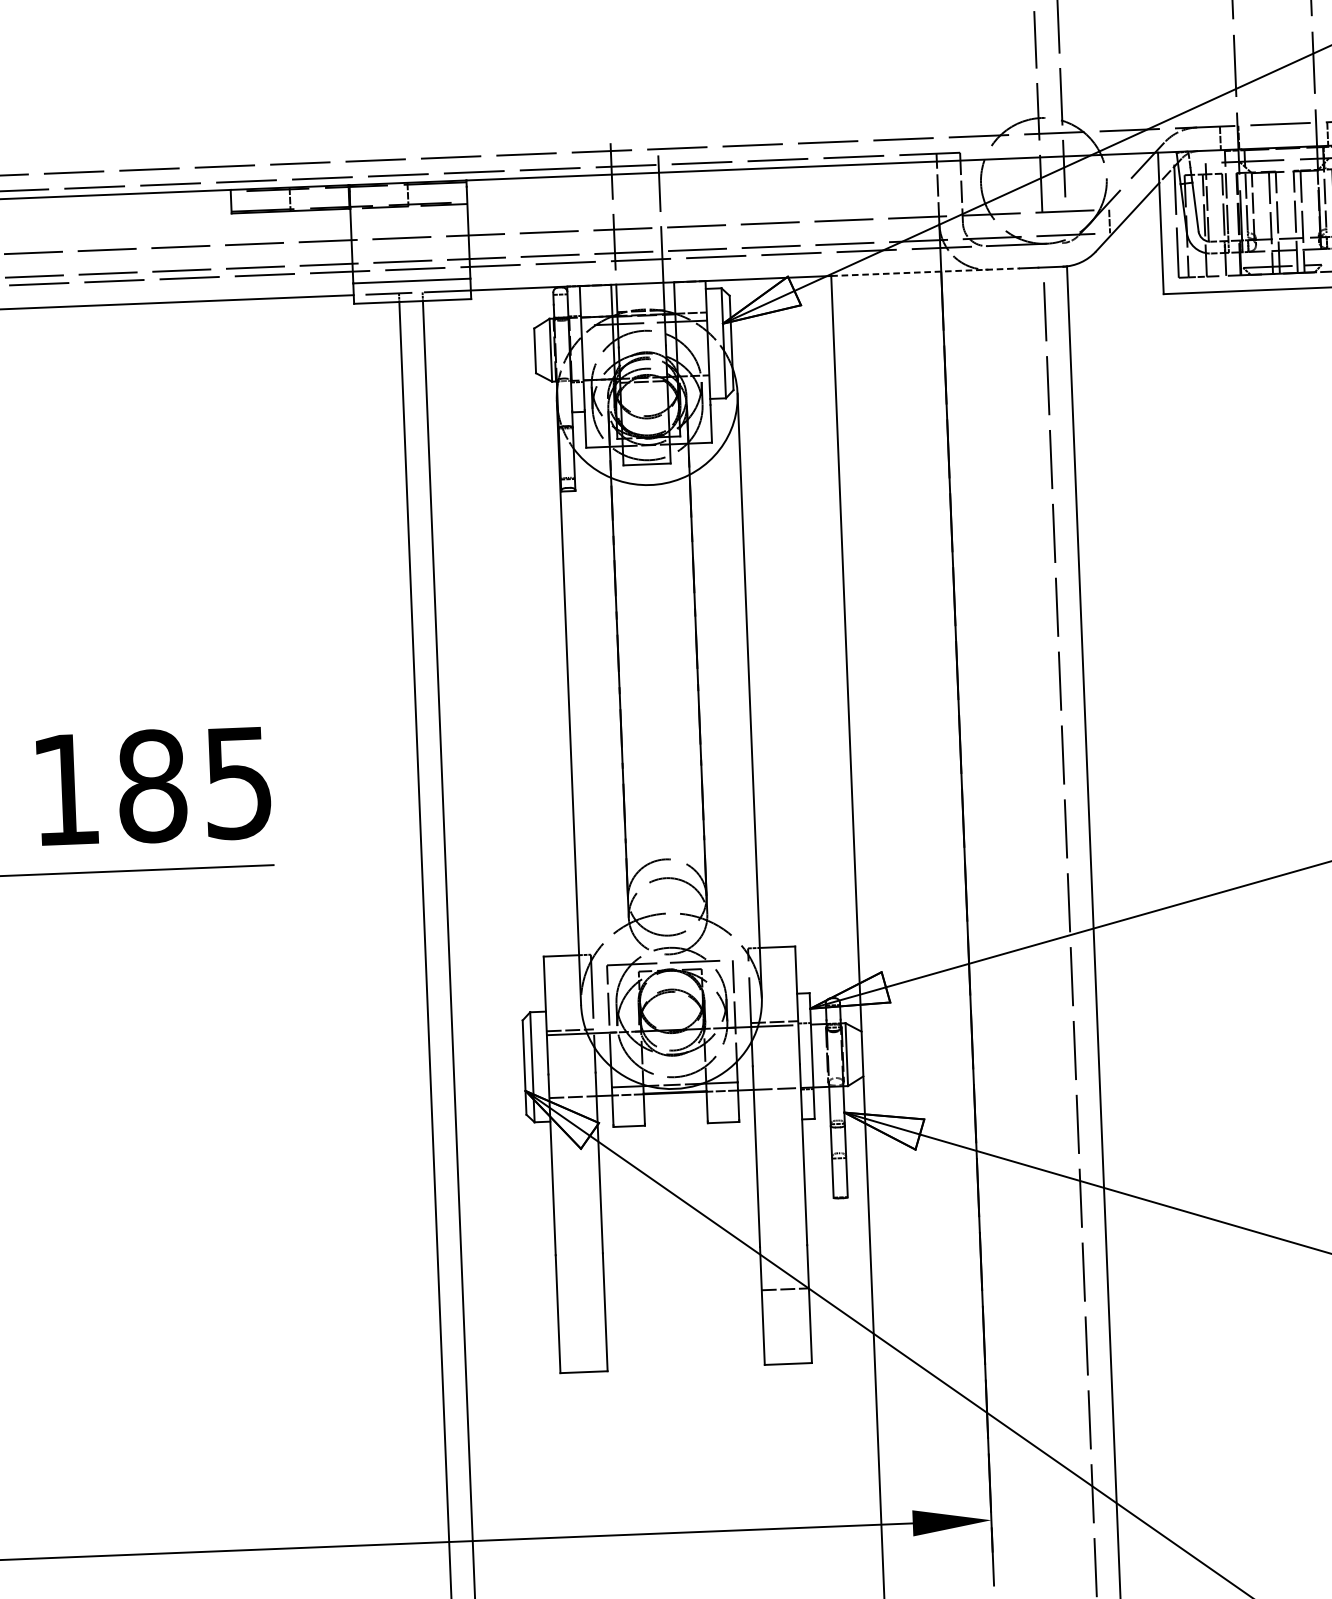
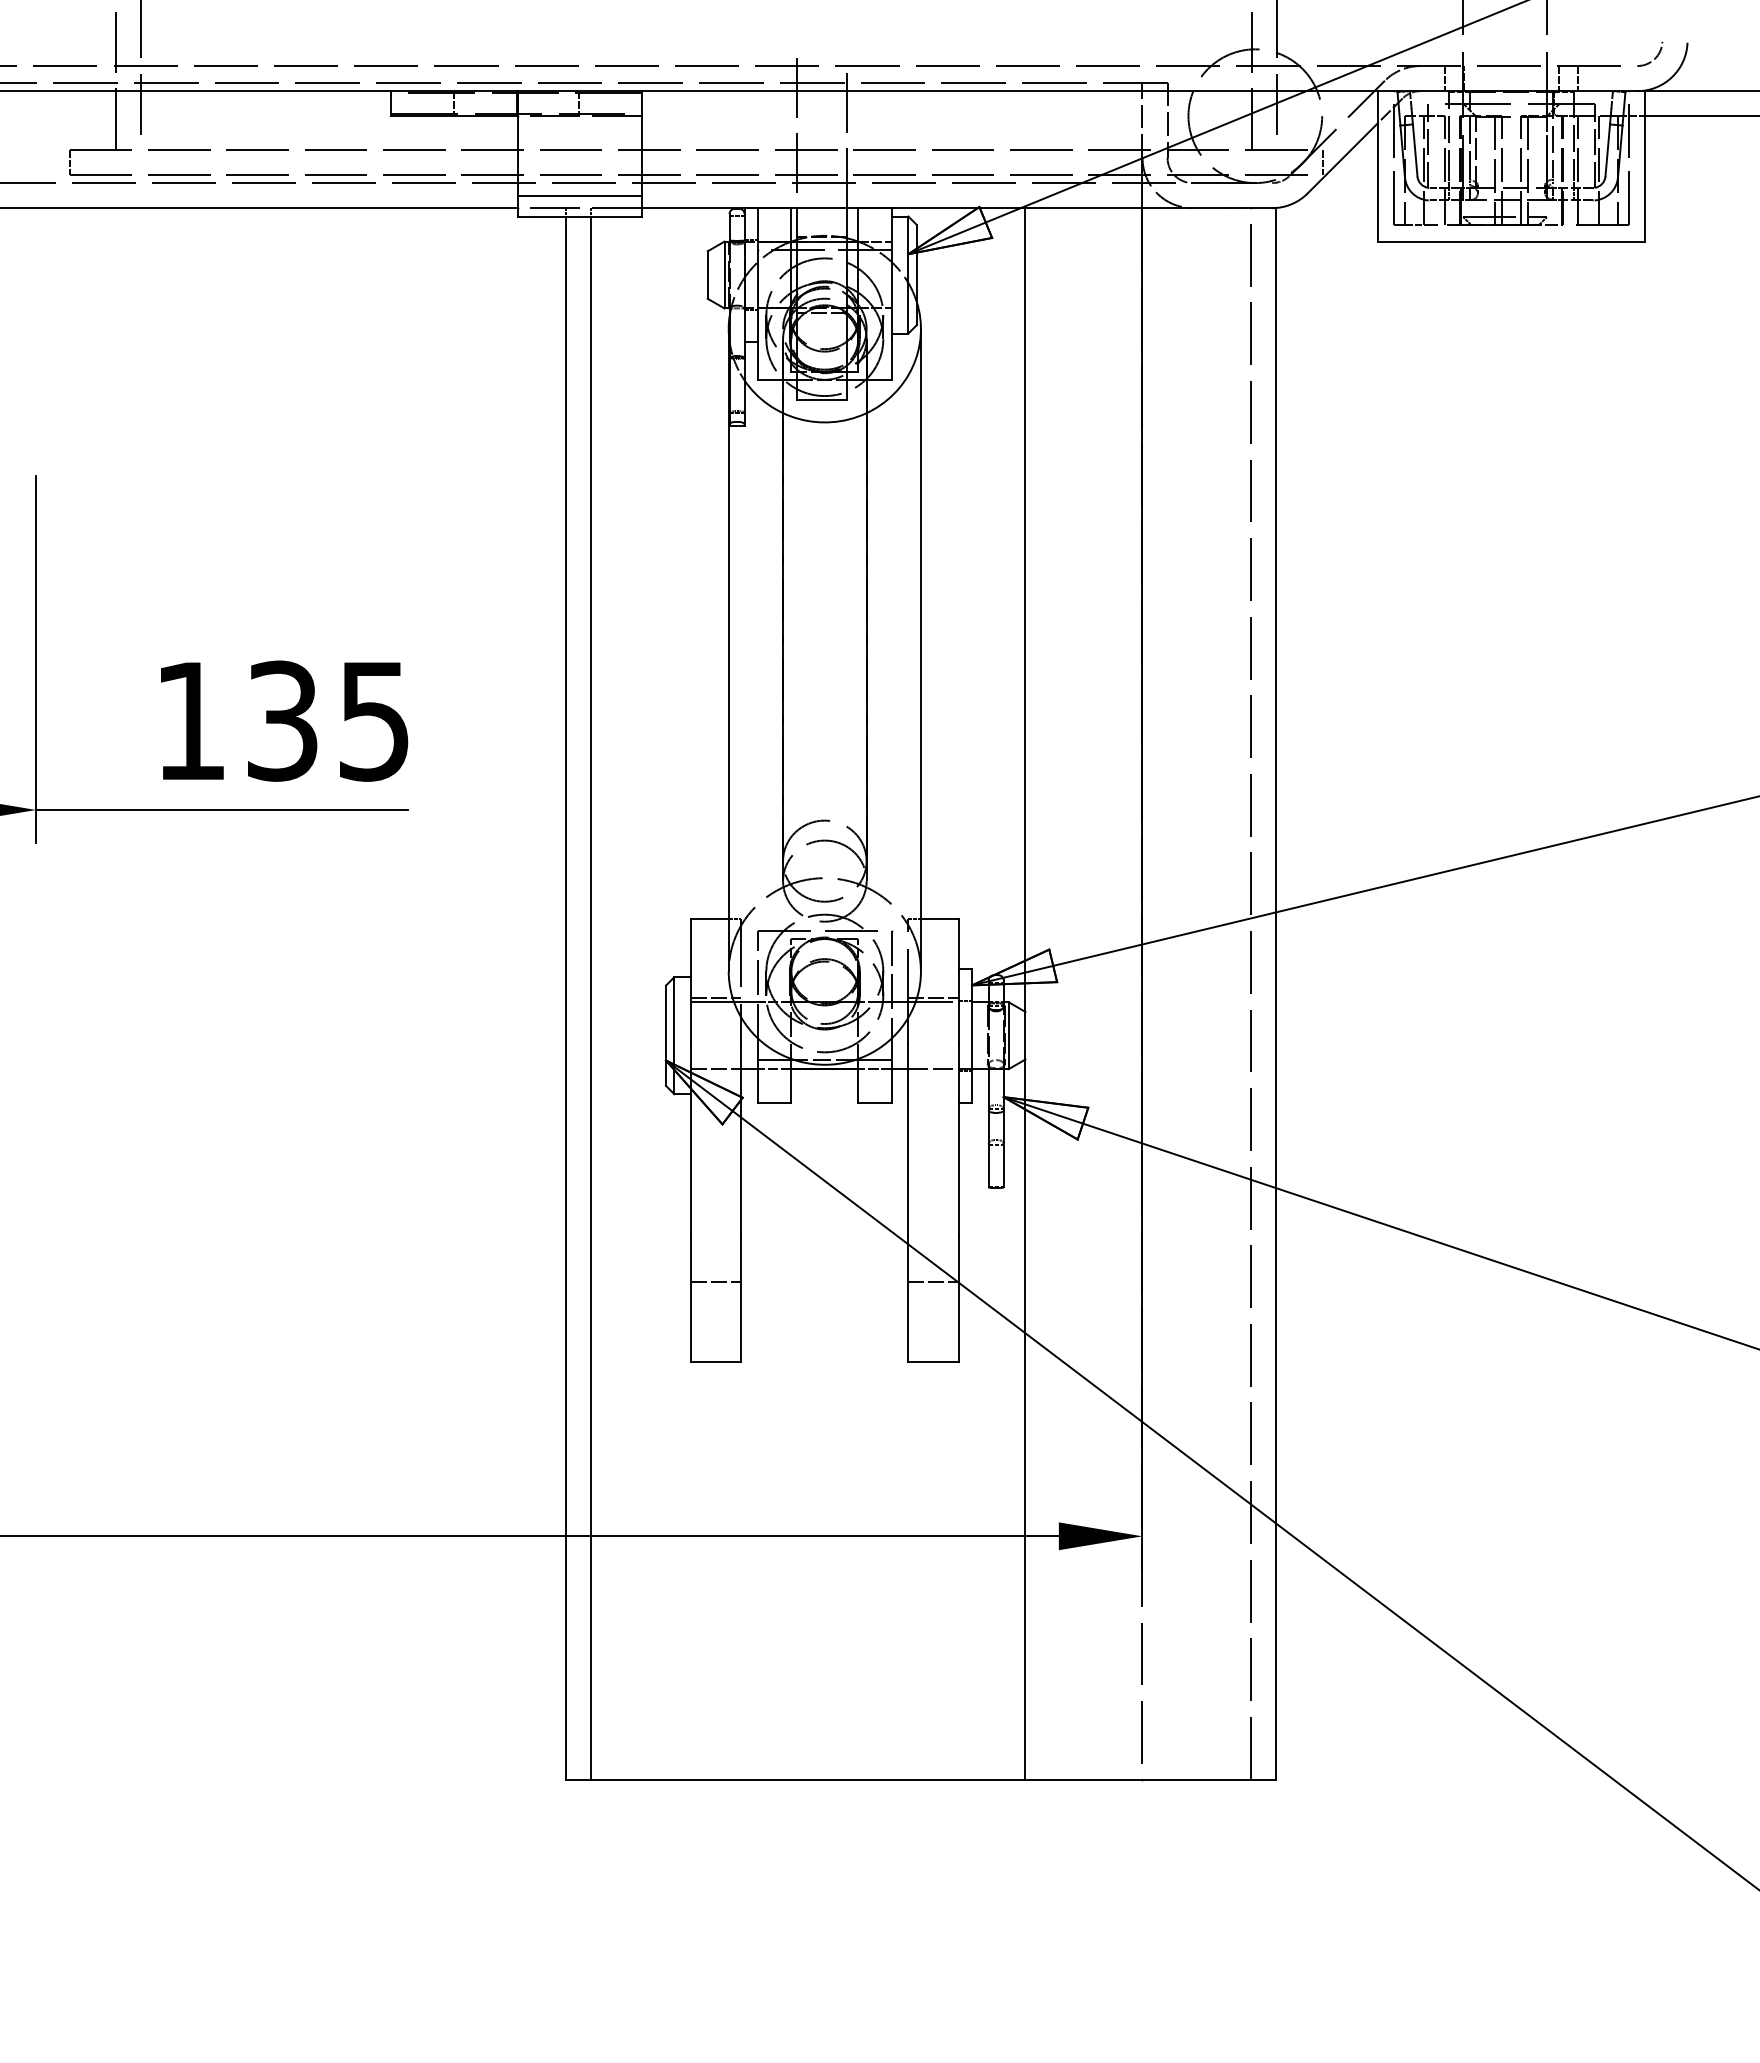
line: (926, 272) -> (1126, 208), dashed -> solid
text: (152, 785) -> (282, 720), 185 -> 135
line: (581, 1297) -> (716, 1282), added

